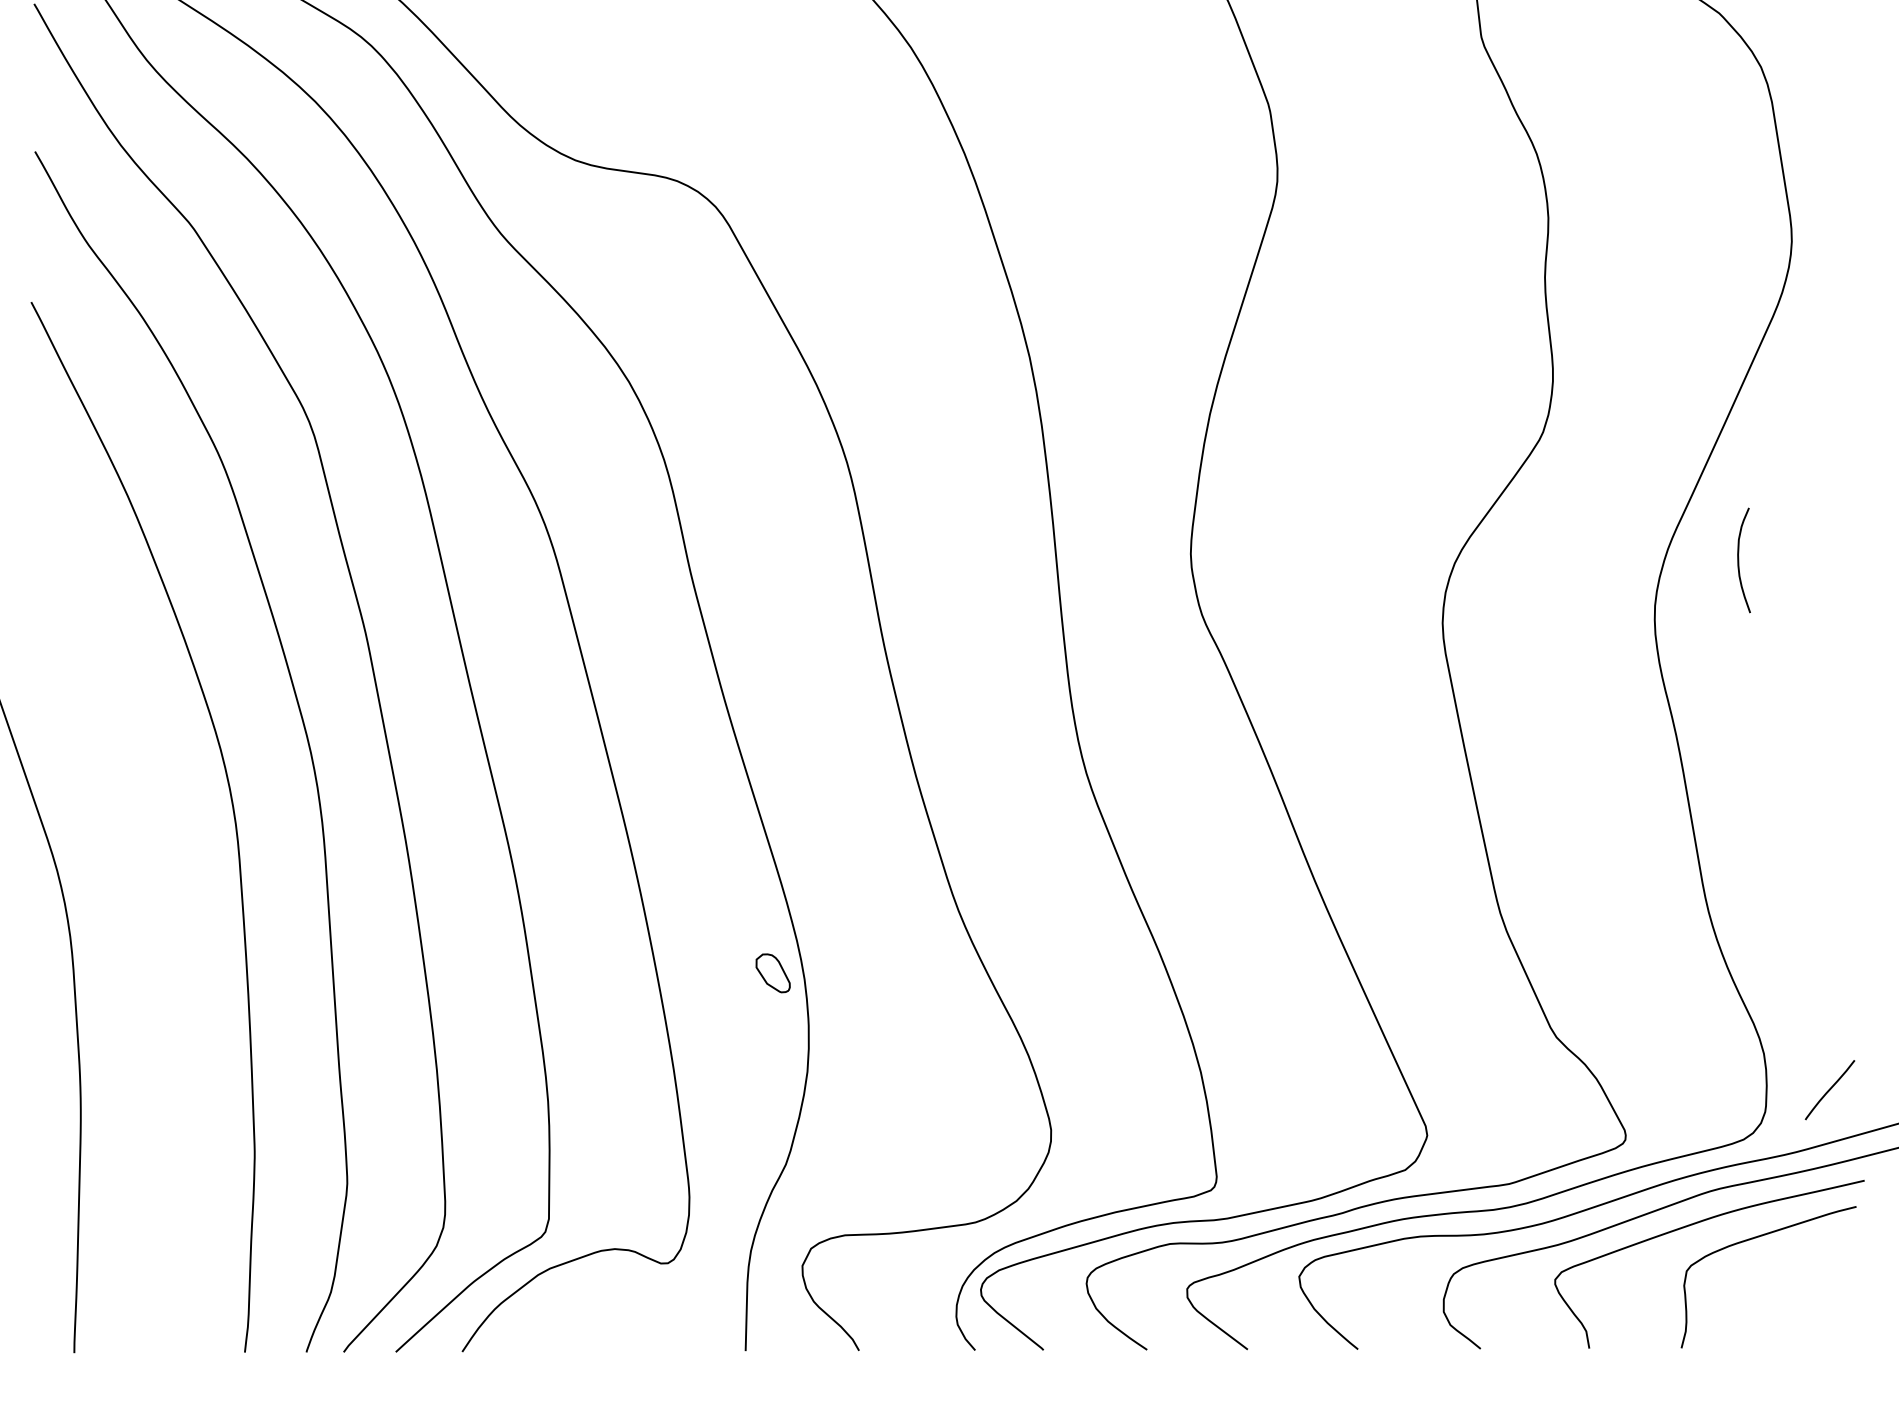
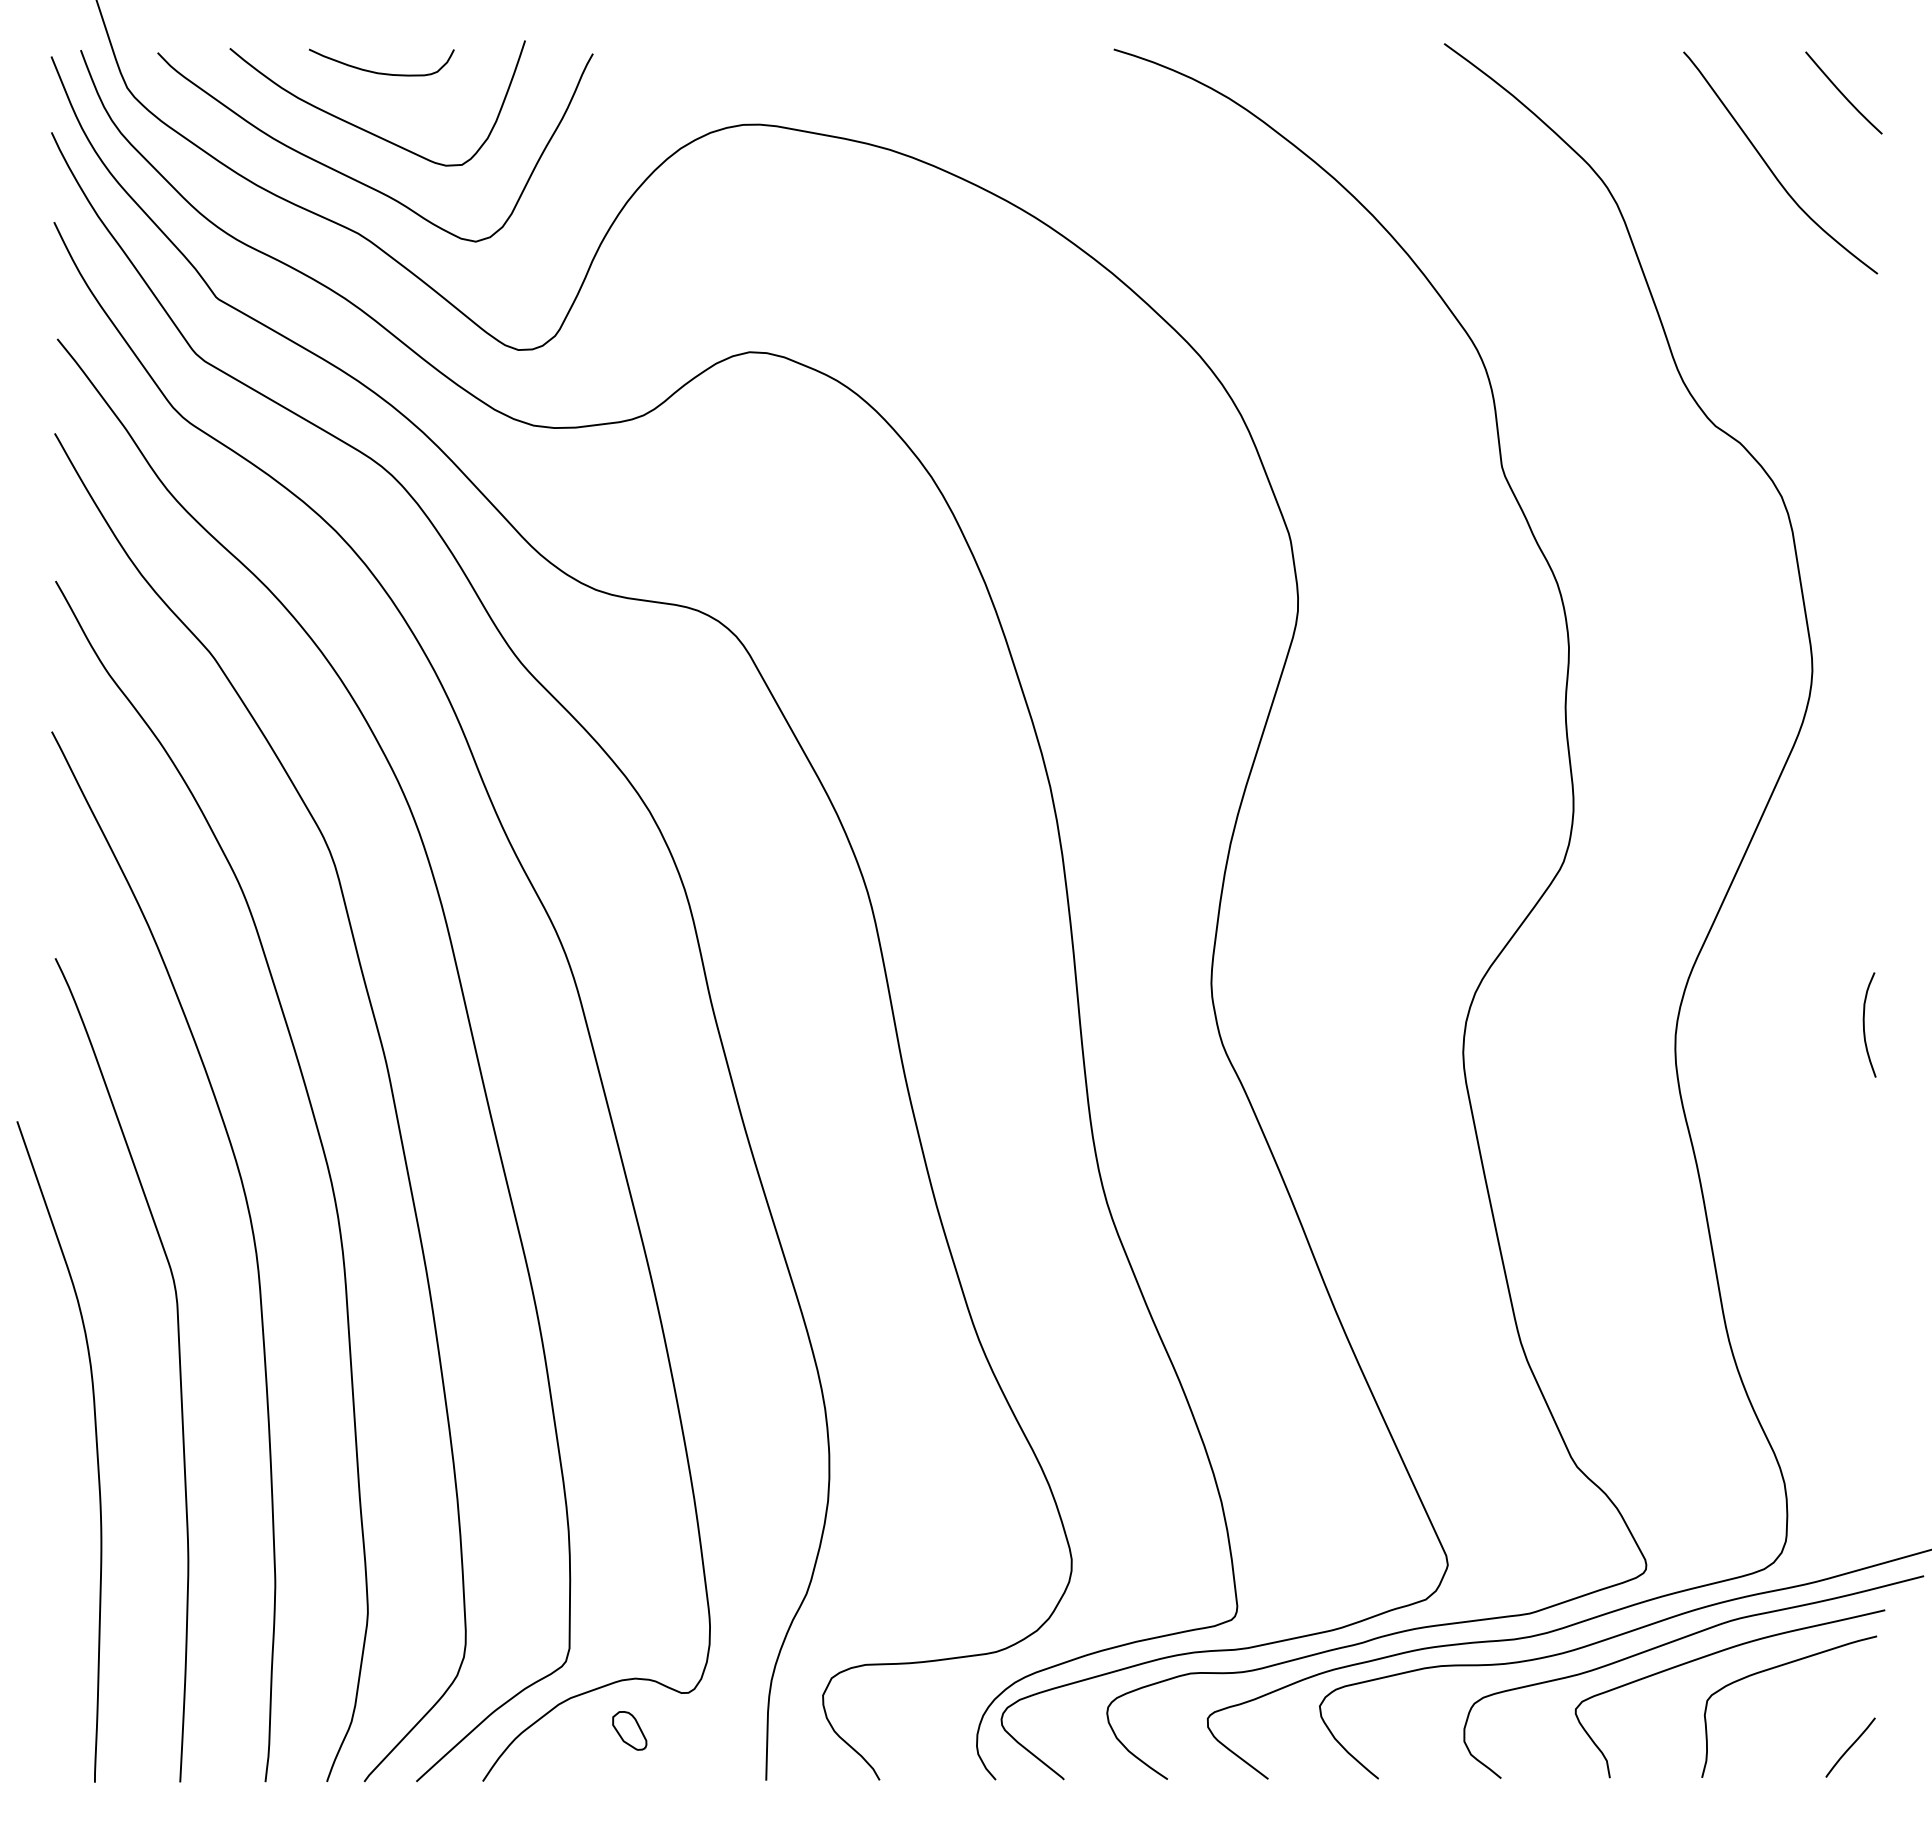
curve: (1738, 559) -> (1864, 1024), moved
curve: (158, 940) -> (179, 1370), added
part: (772, 972) -> (629, 1730), moved
curve: (1829, 1089) -> (1850, 1747), moved

